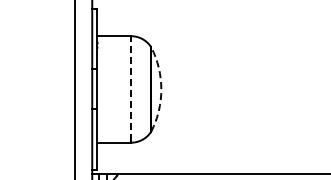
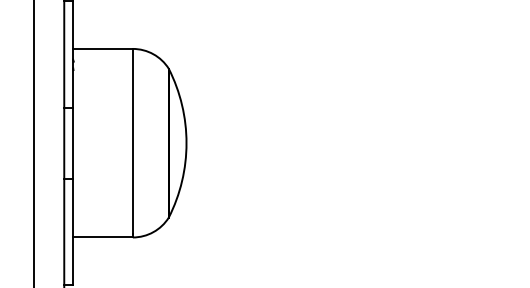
line: (131, 87) -> (133, 139), dashed -> solid
arc: (161, 89) -> (186, 143), dashed -> solid

